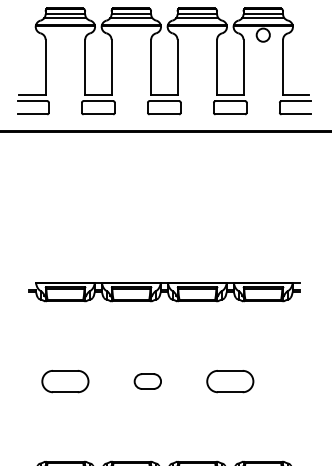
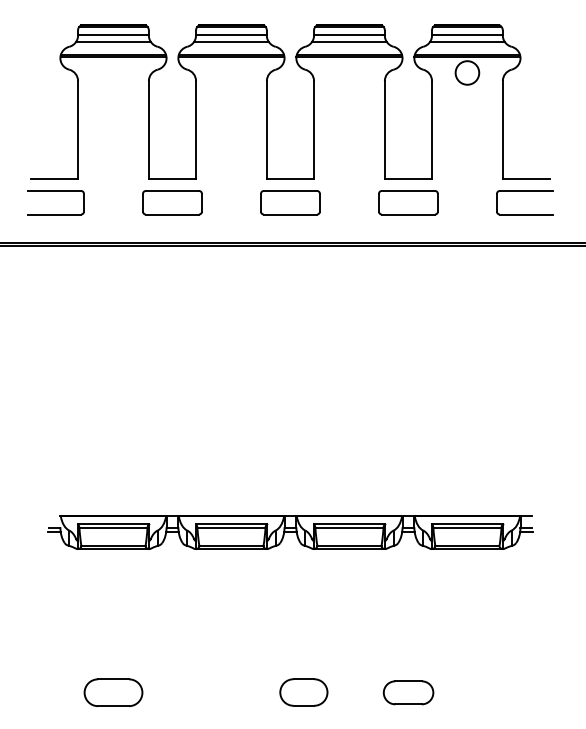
part: (65, 381) -> (113, 692), size x0.7
part: (147, 381) -> (303, 692), moved
part: (230, 381) -> (408, 692), size x0.6

